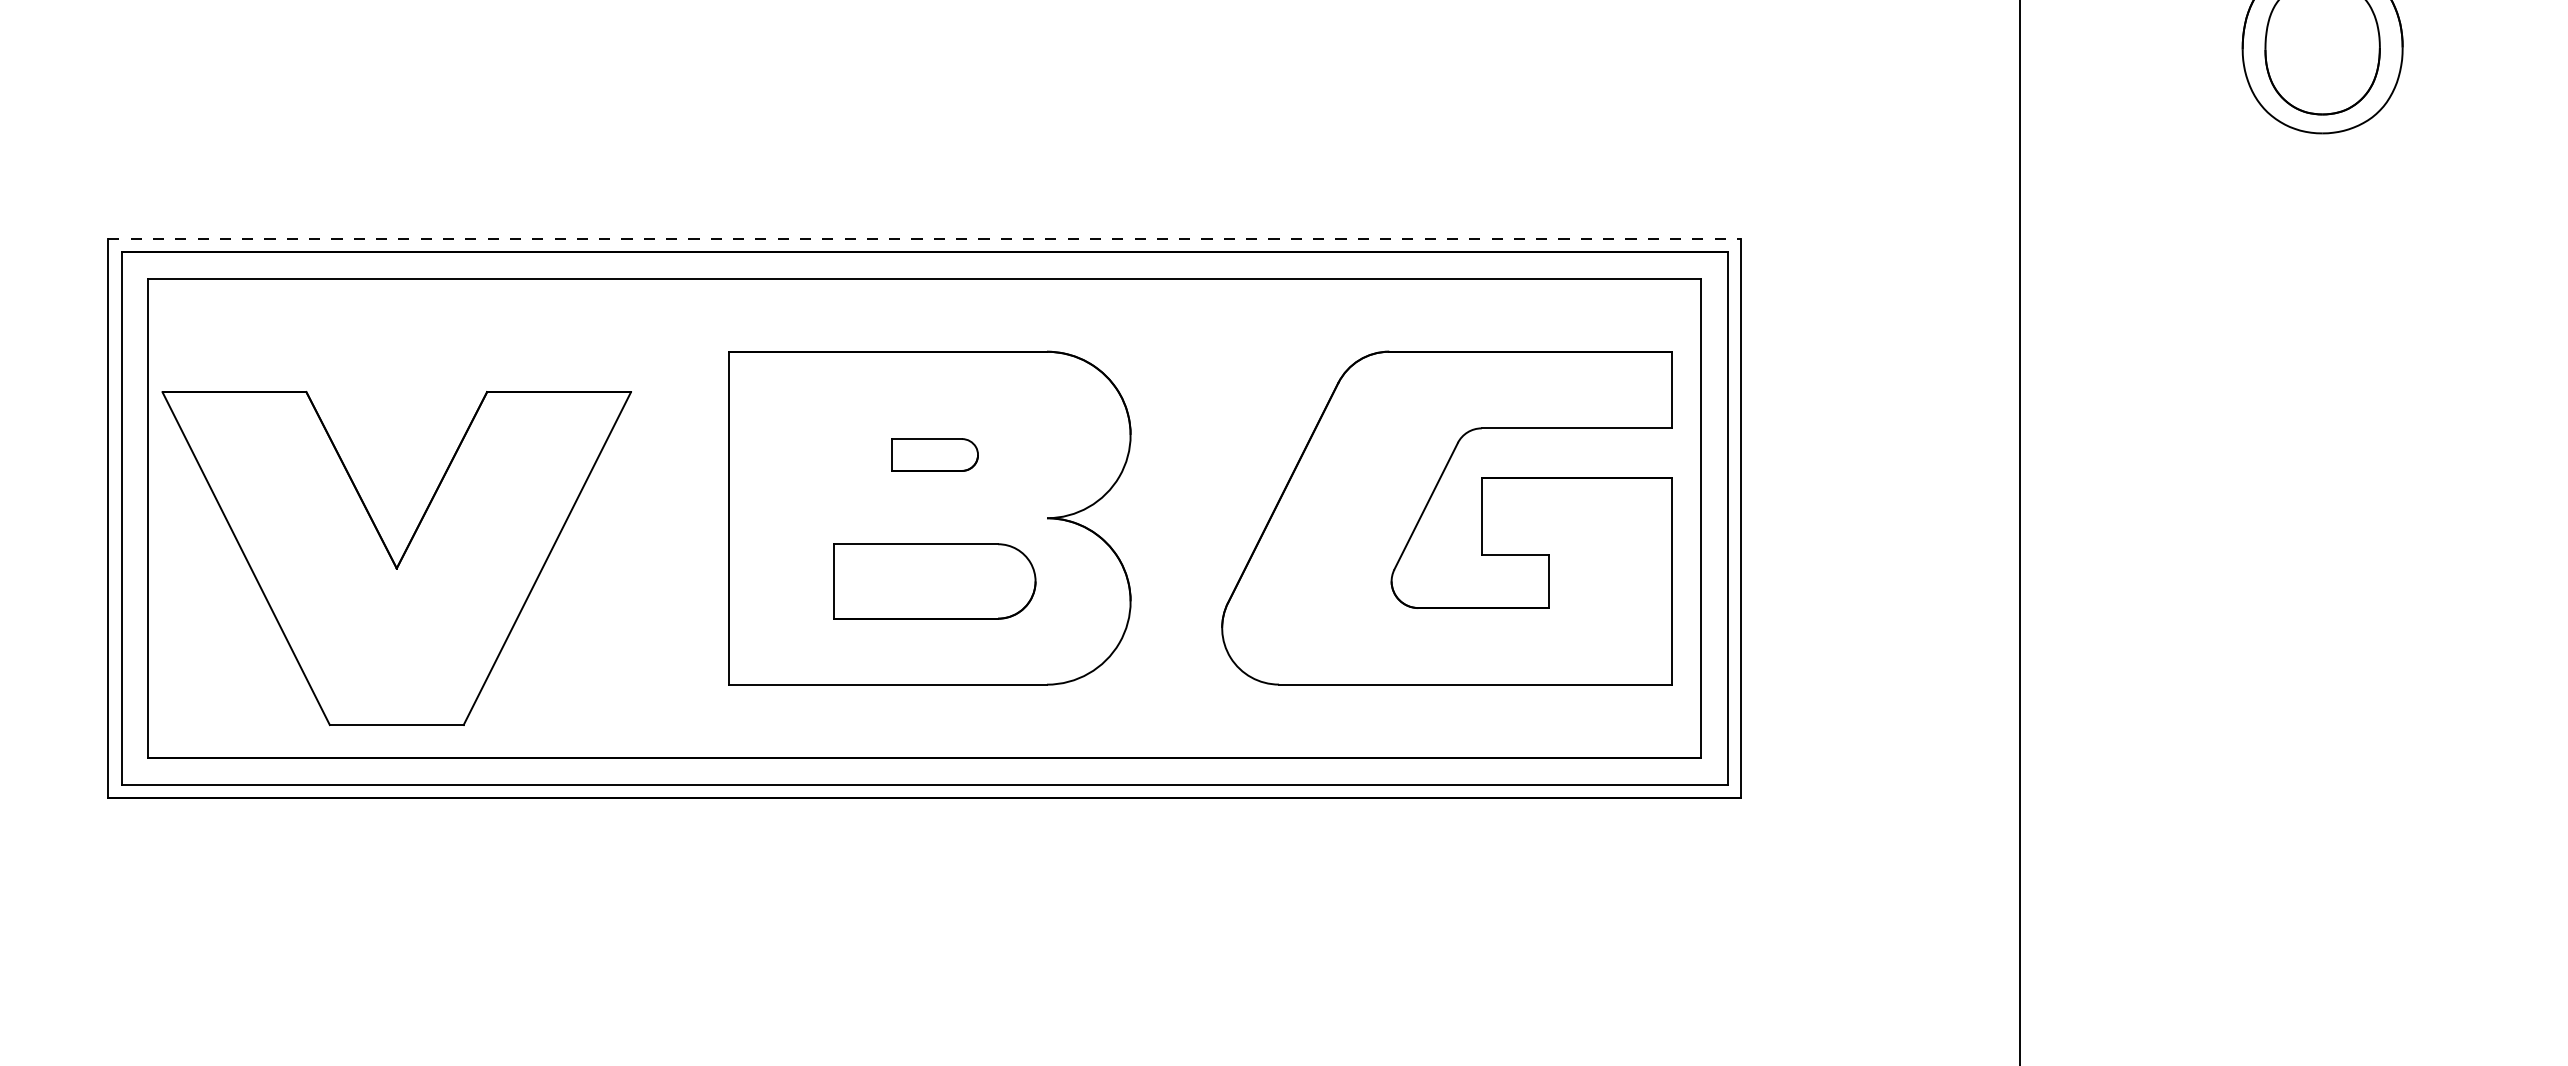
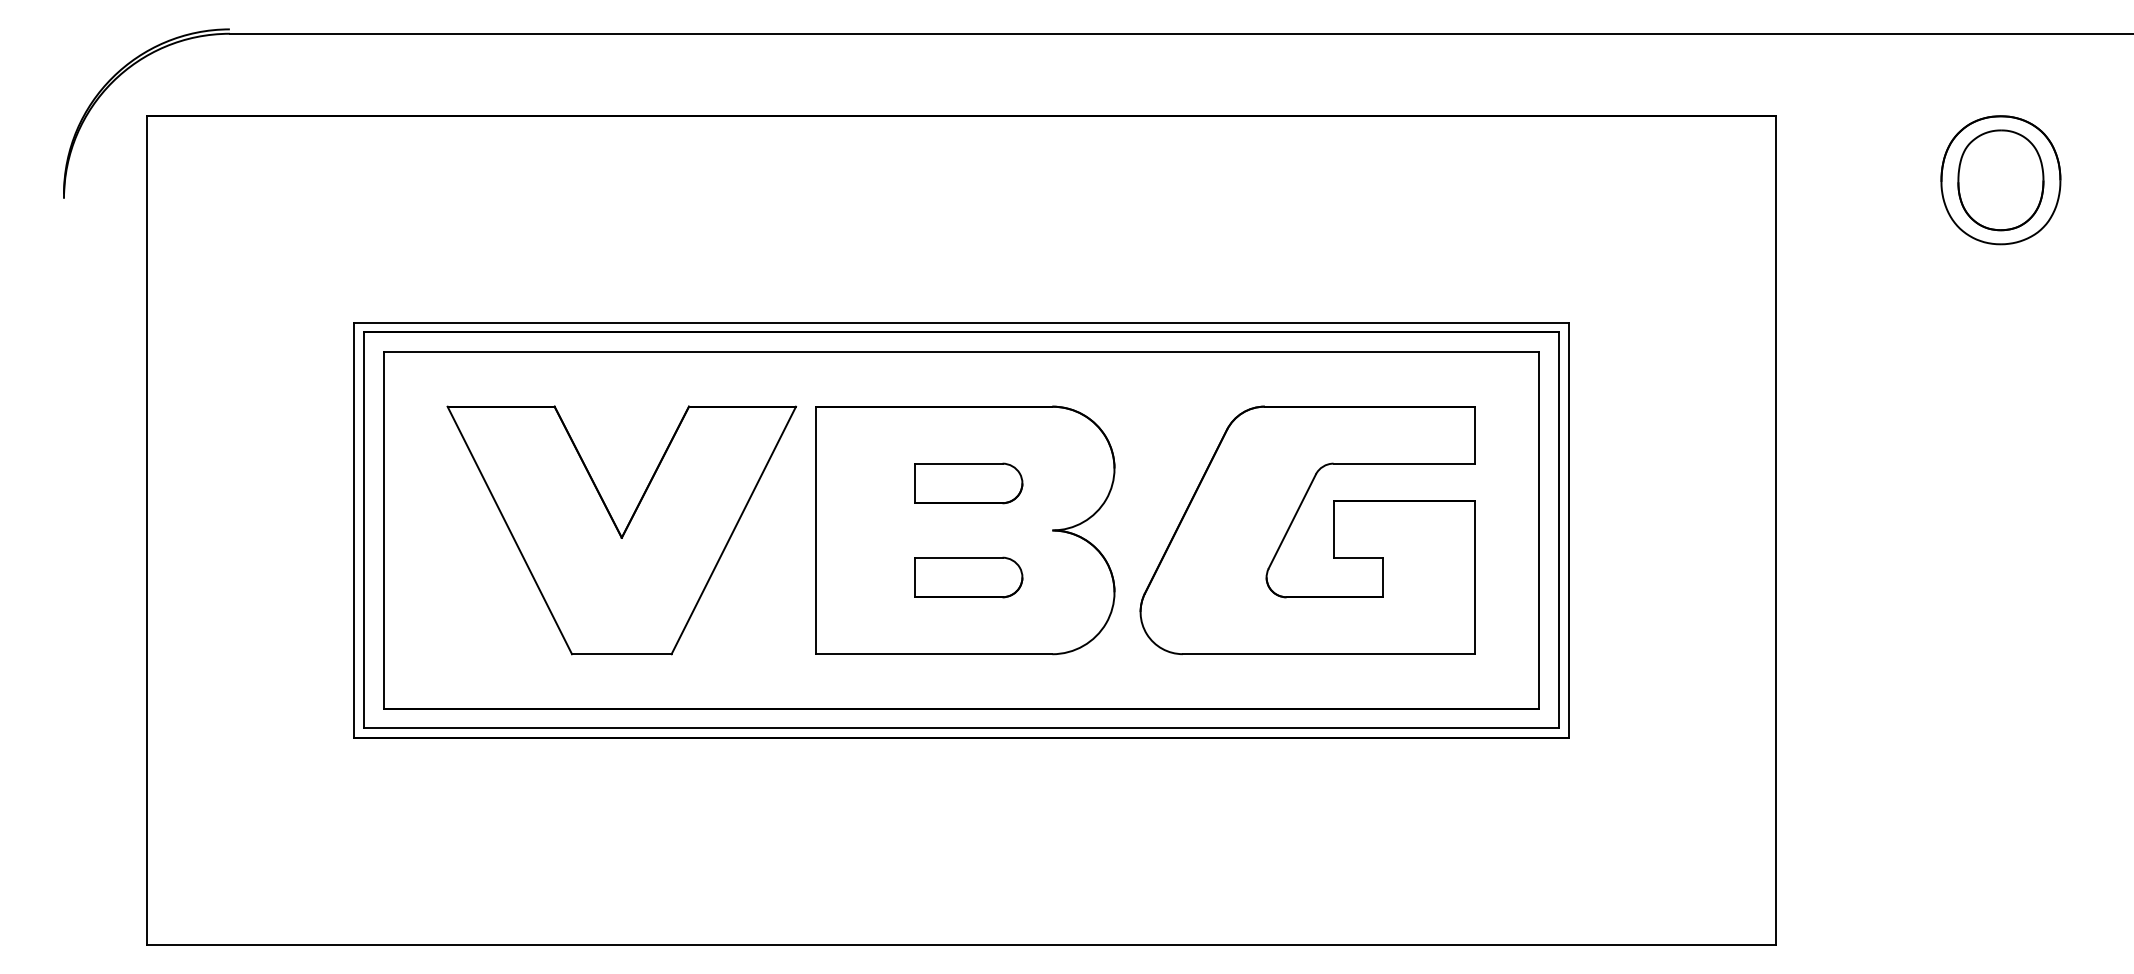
line: (926, 238) -> (962, 322), dashed -> solid
part: (934, 455) -> (968, 483), size x1.67
part: (1427, 506) -> (1293, 521), moved
part: (396, 558) -> (621, 530), moved
part: (934, 581) -> (968, 577), size x0.71

